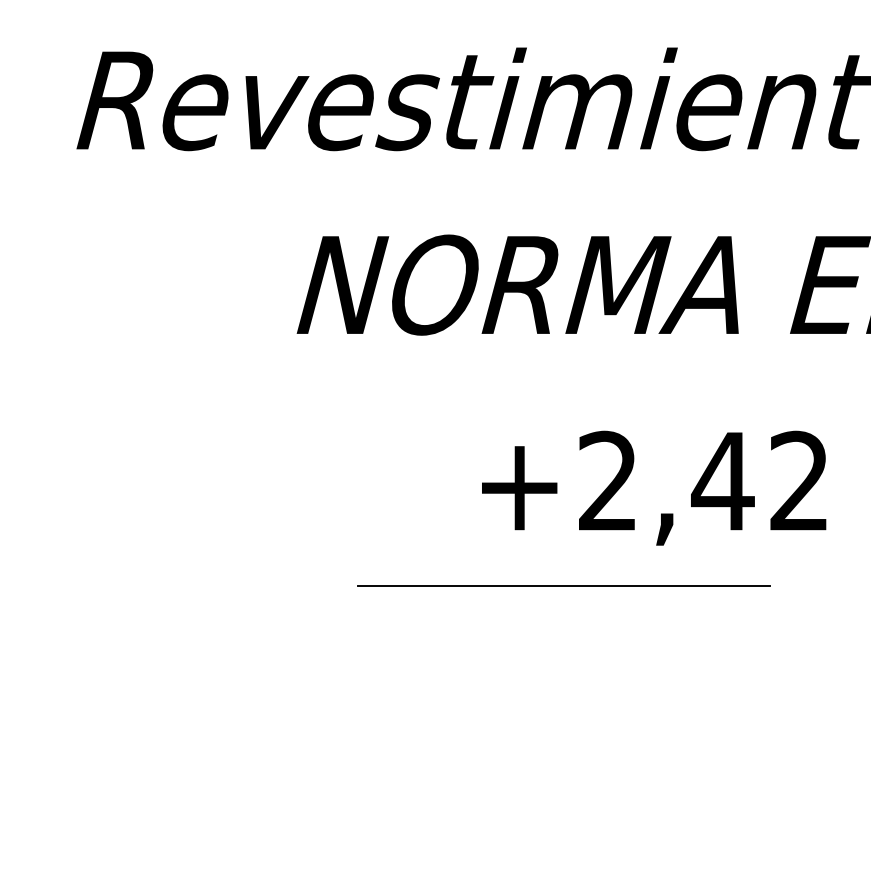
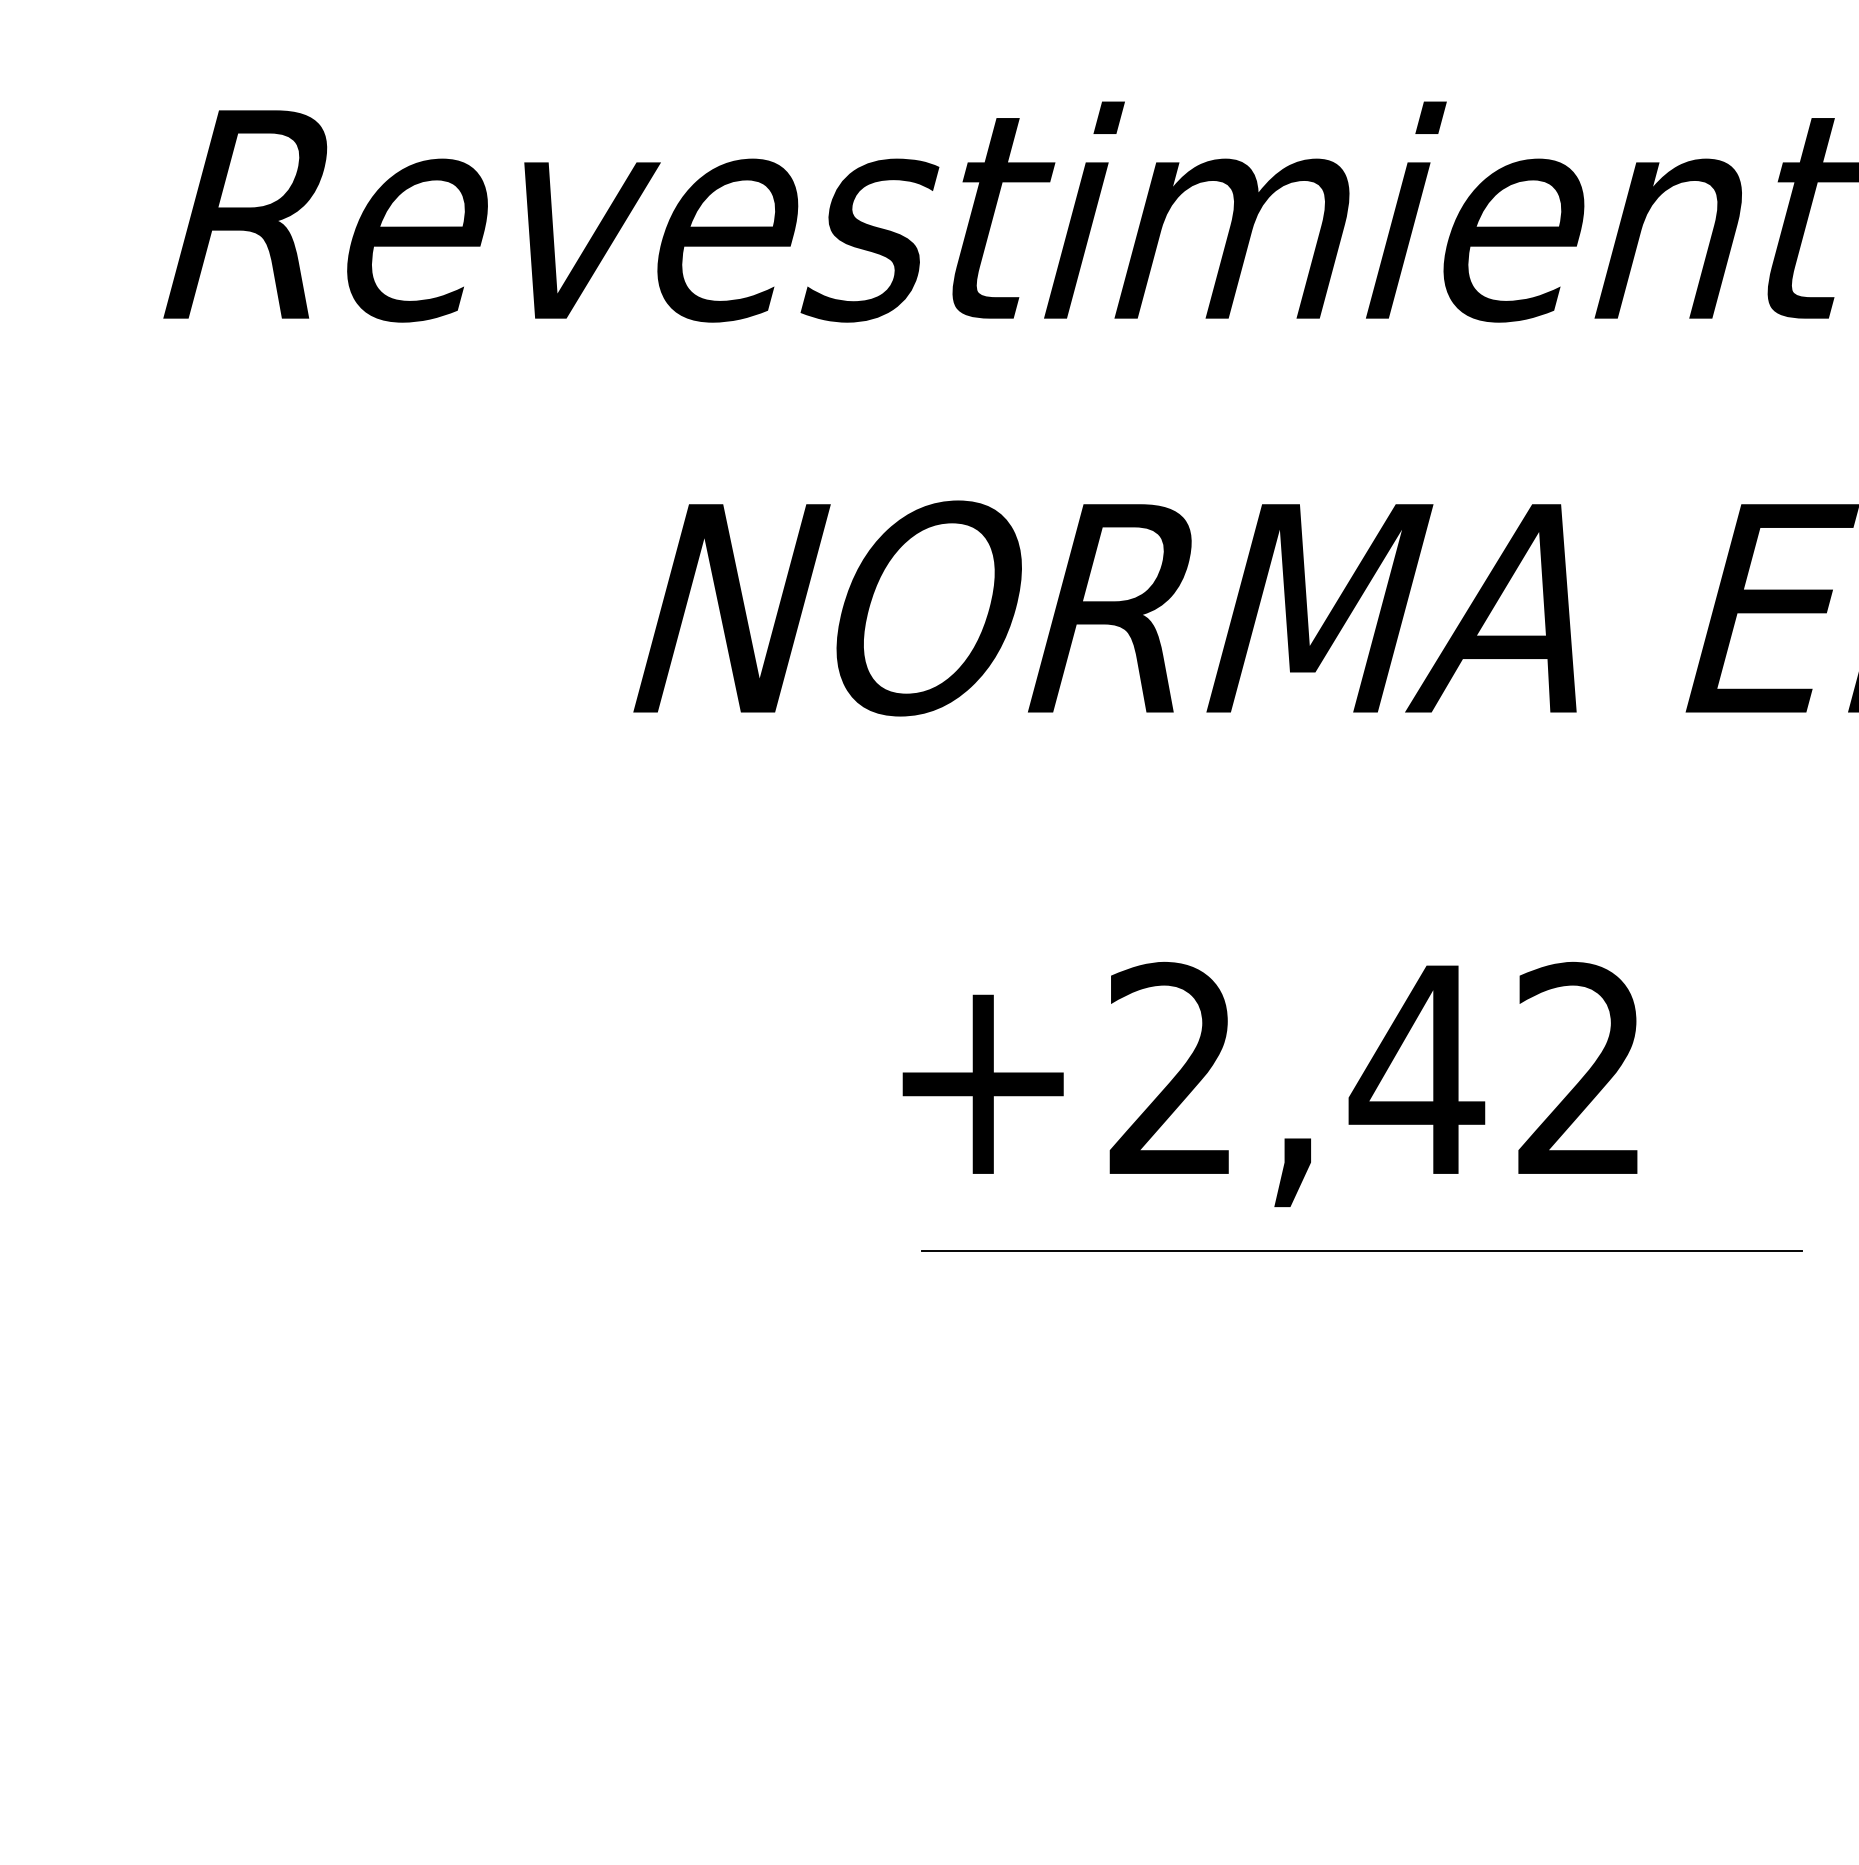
text: (654, 487) -> (1270, 1082), moved
line: (563, 585) -> (1360, 1249), moved

